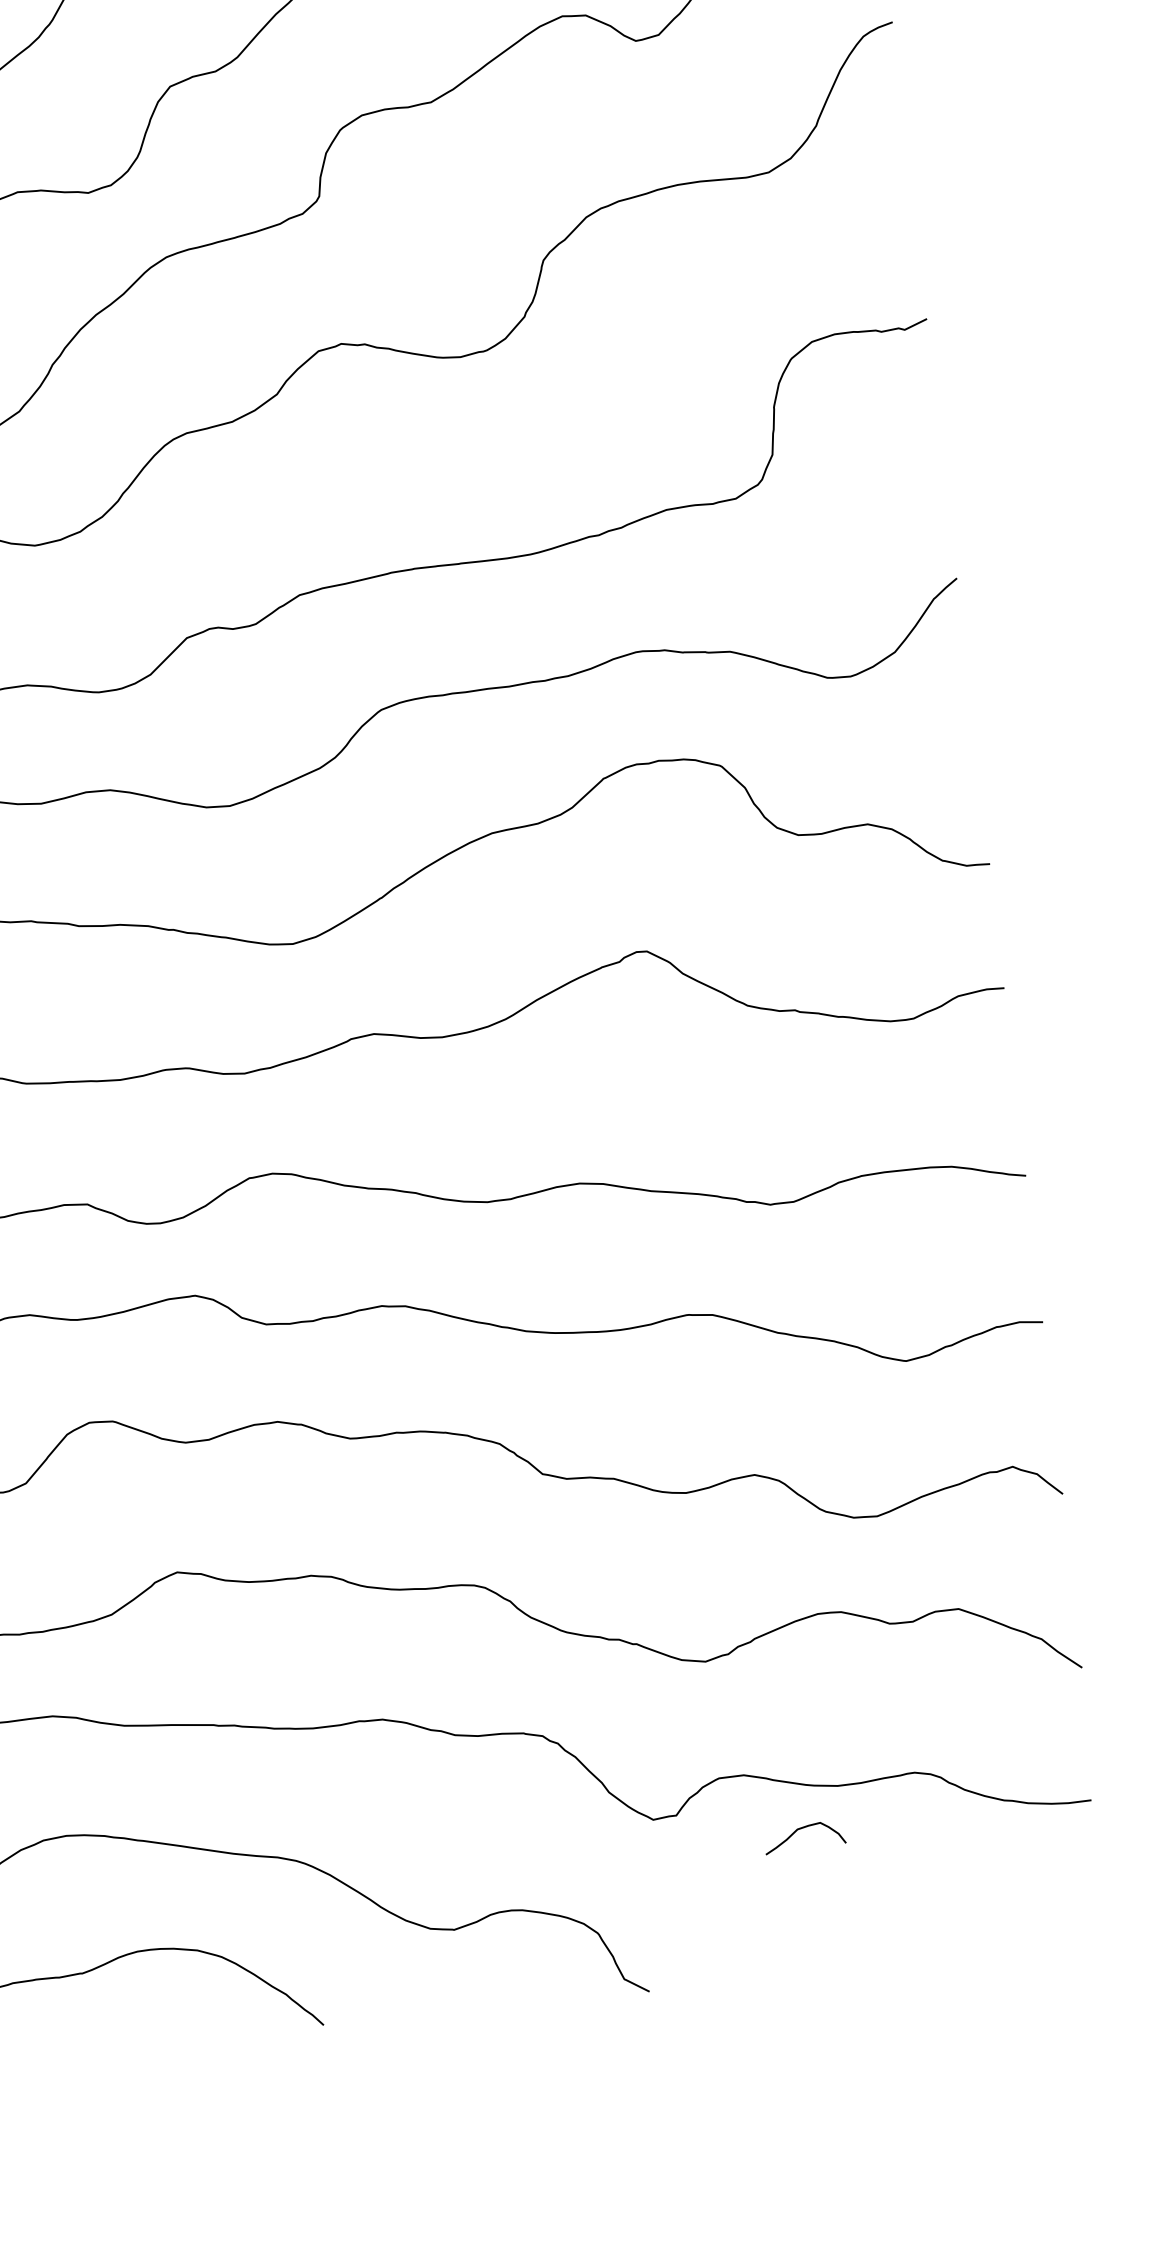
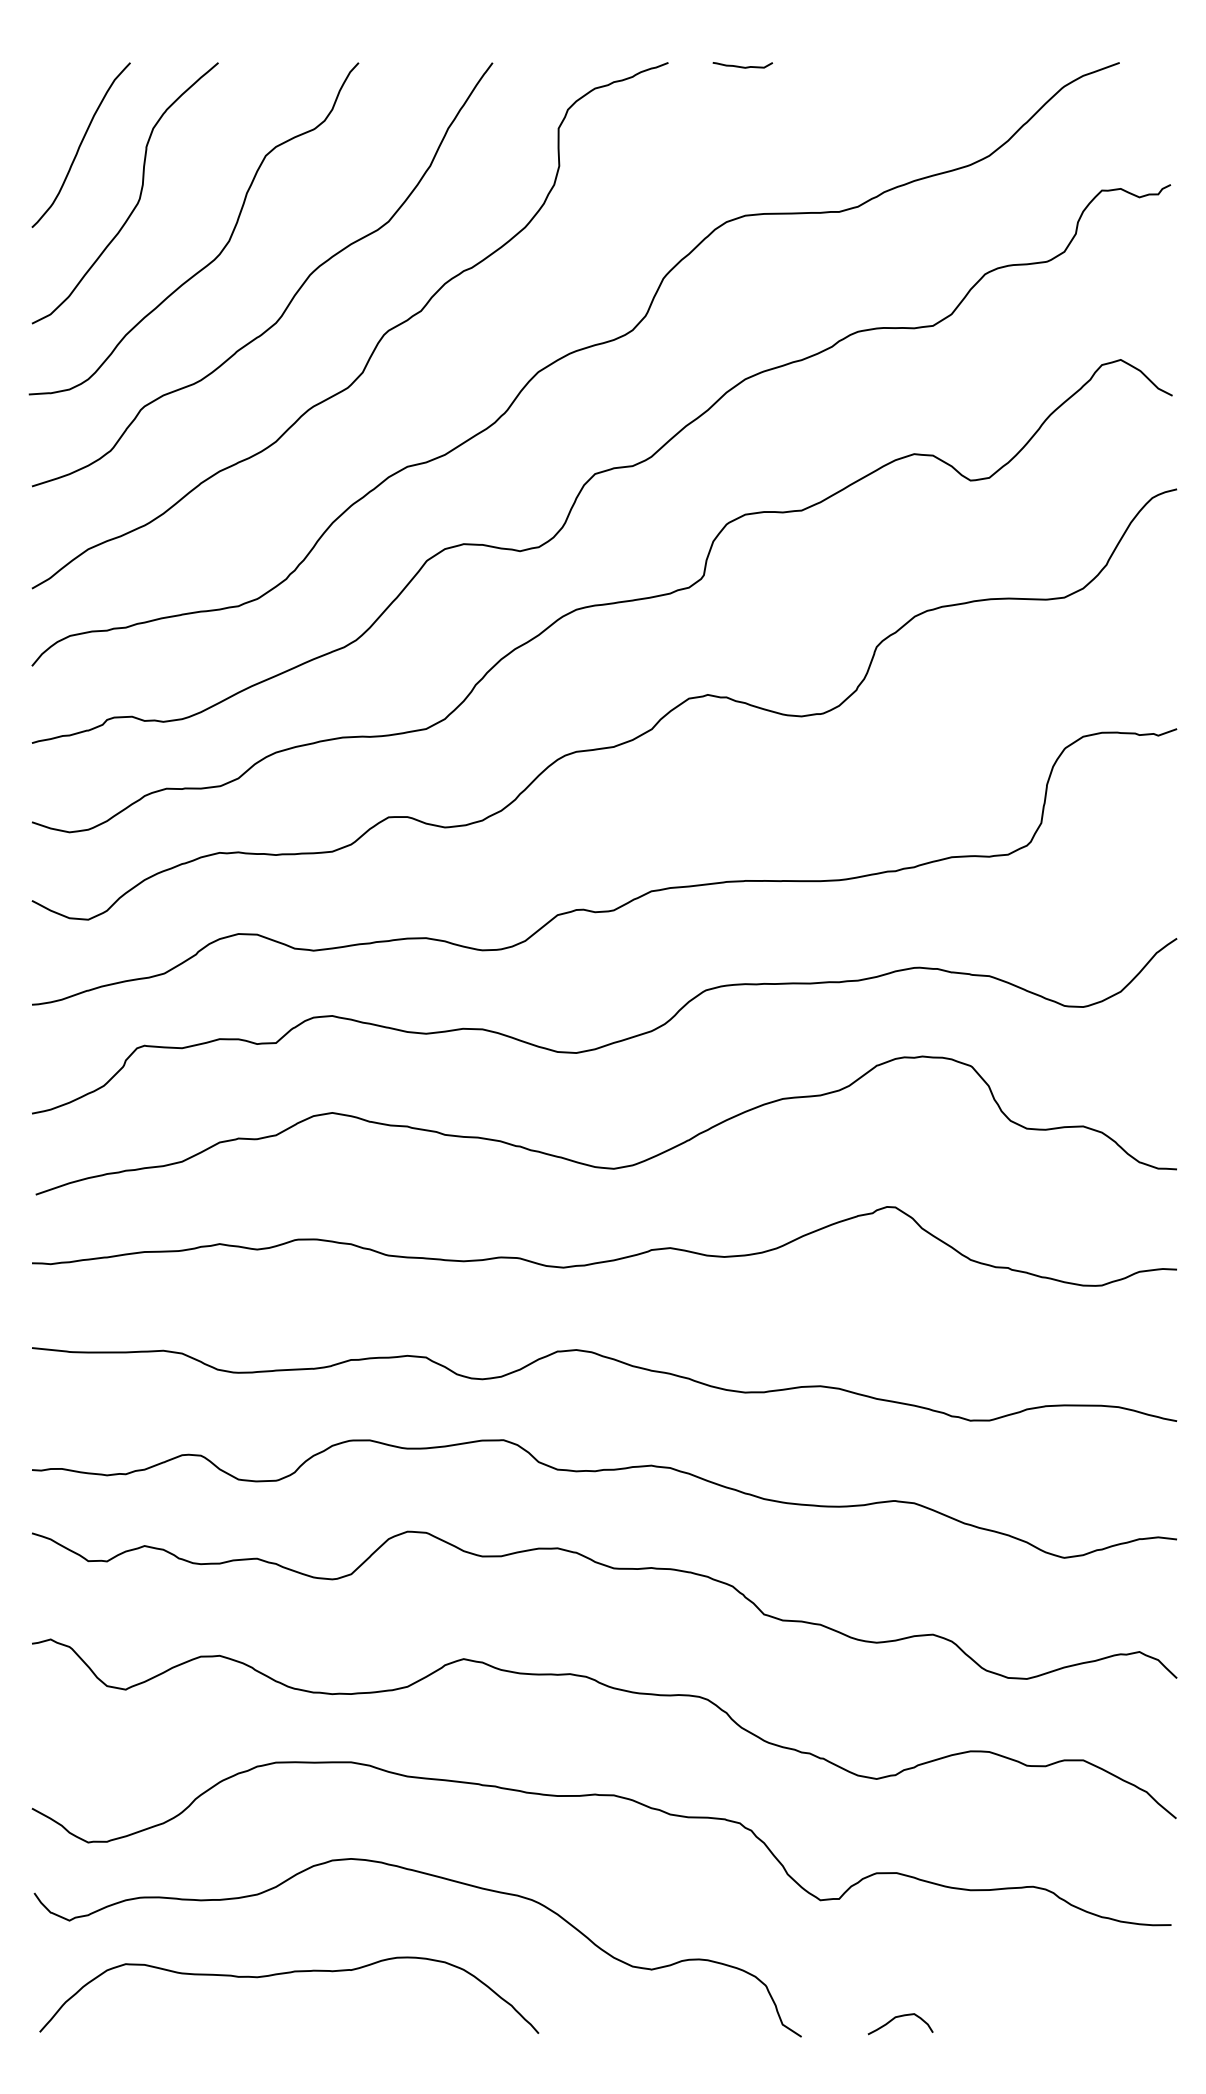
curve: (803, 1829) -> (900, 2017), moved

